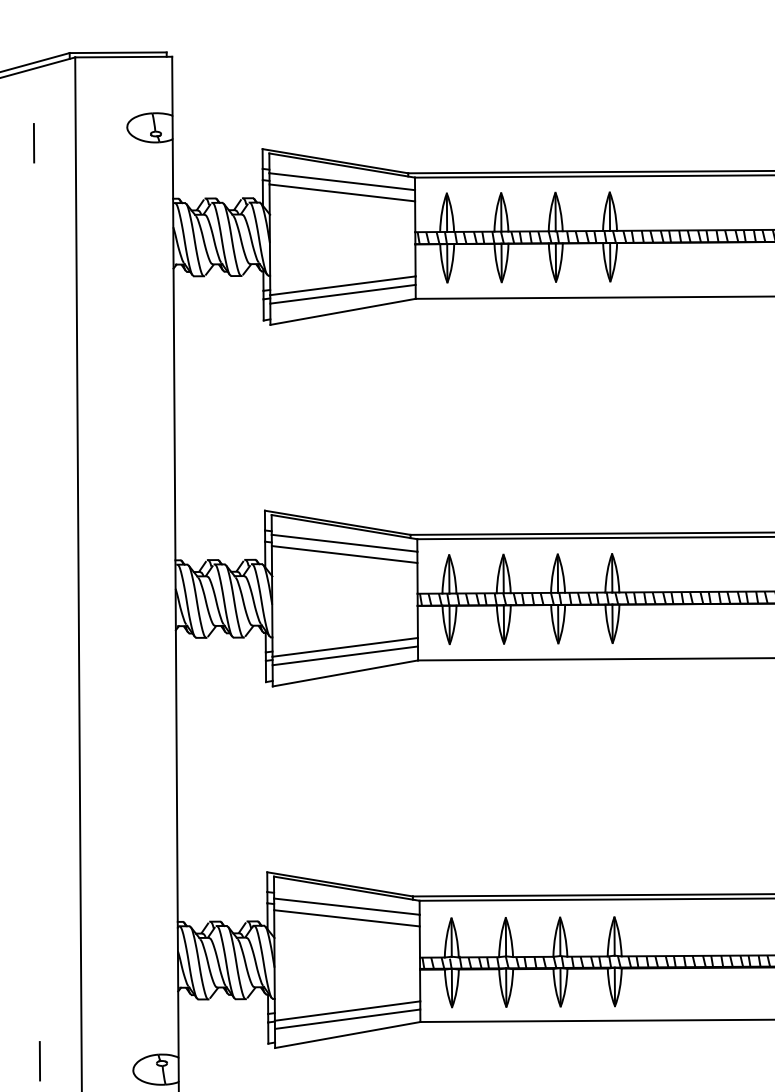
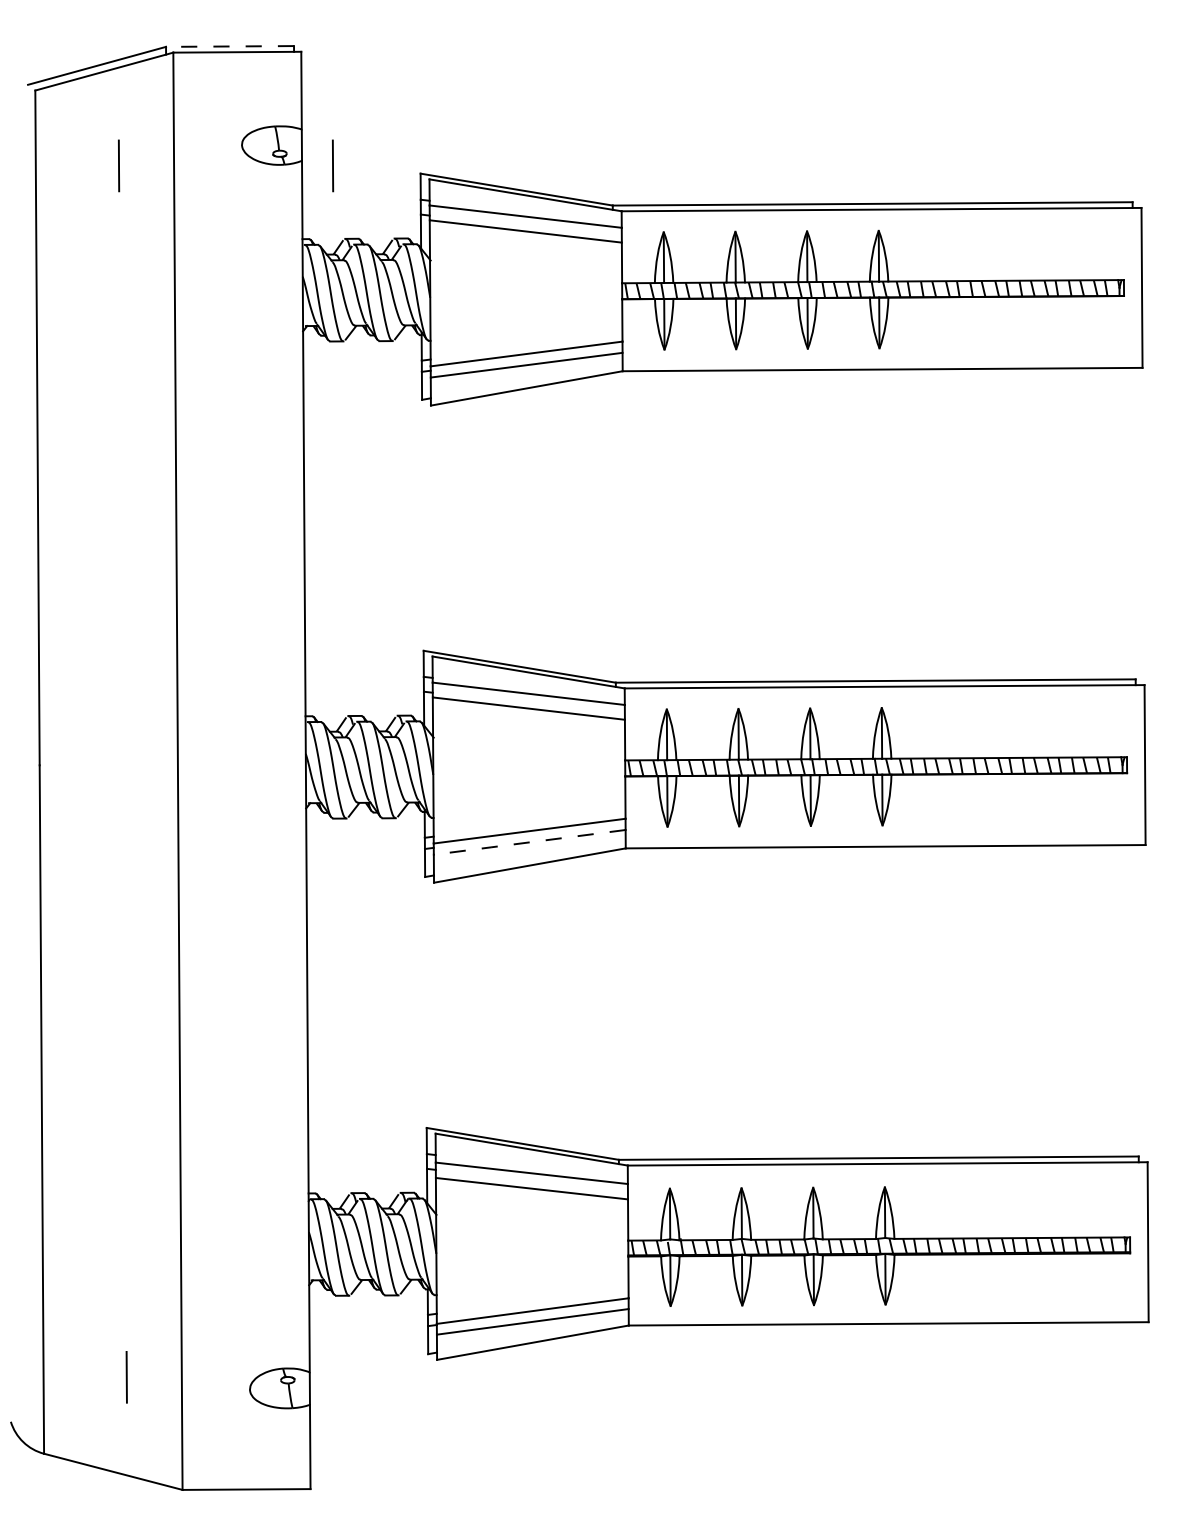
line: (118, 52) -> (230, 46), solid -> dashed
line: (196, 142) -> (333, 165), added
line: (344, 655) -> (528, 842), solid -> dashed

